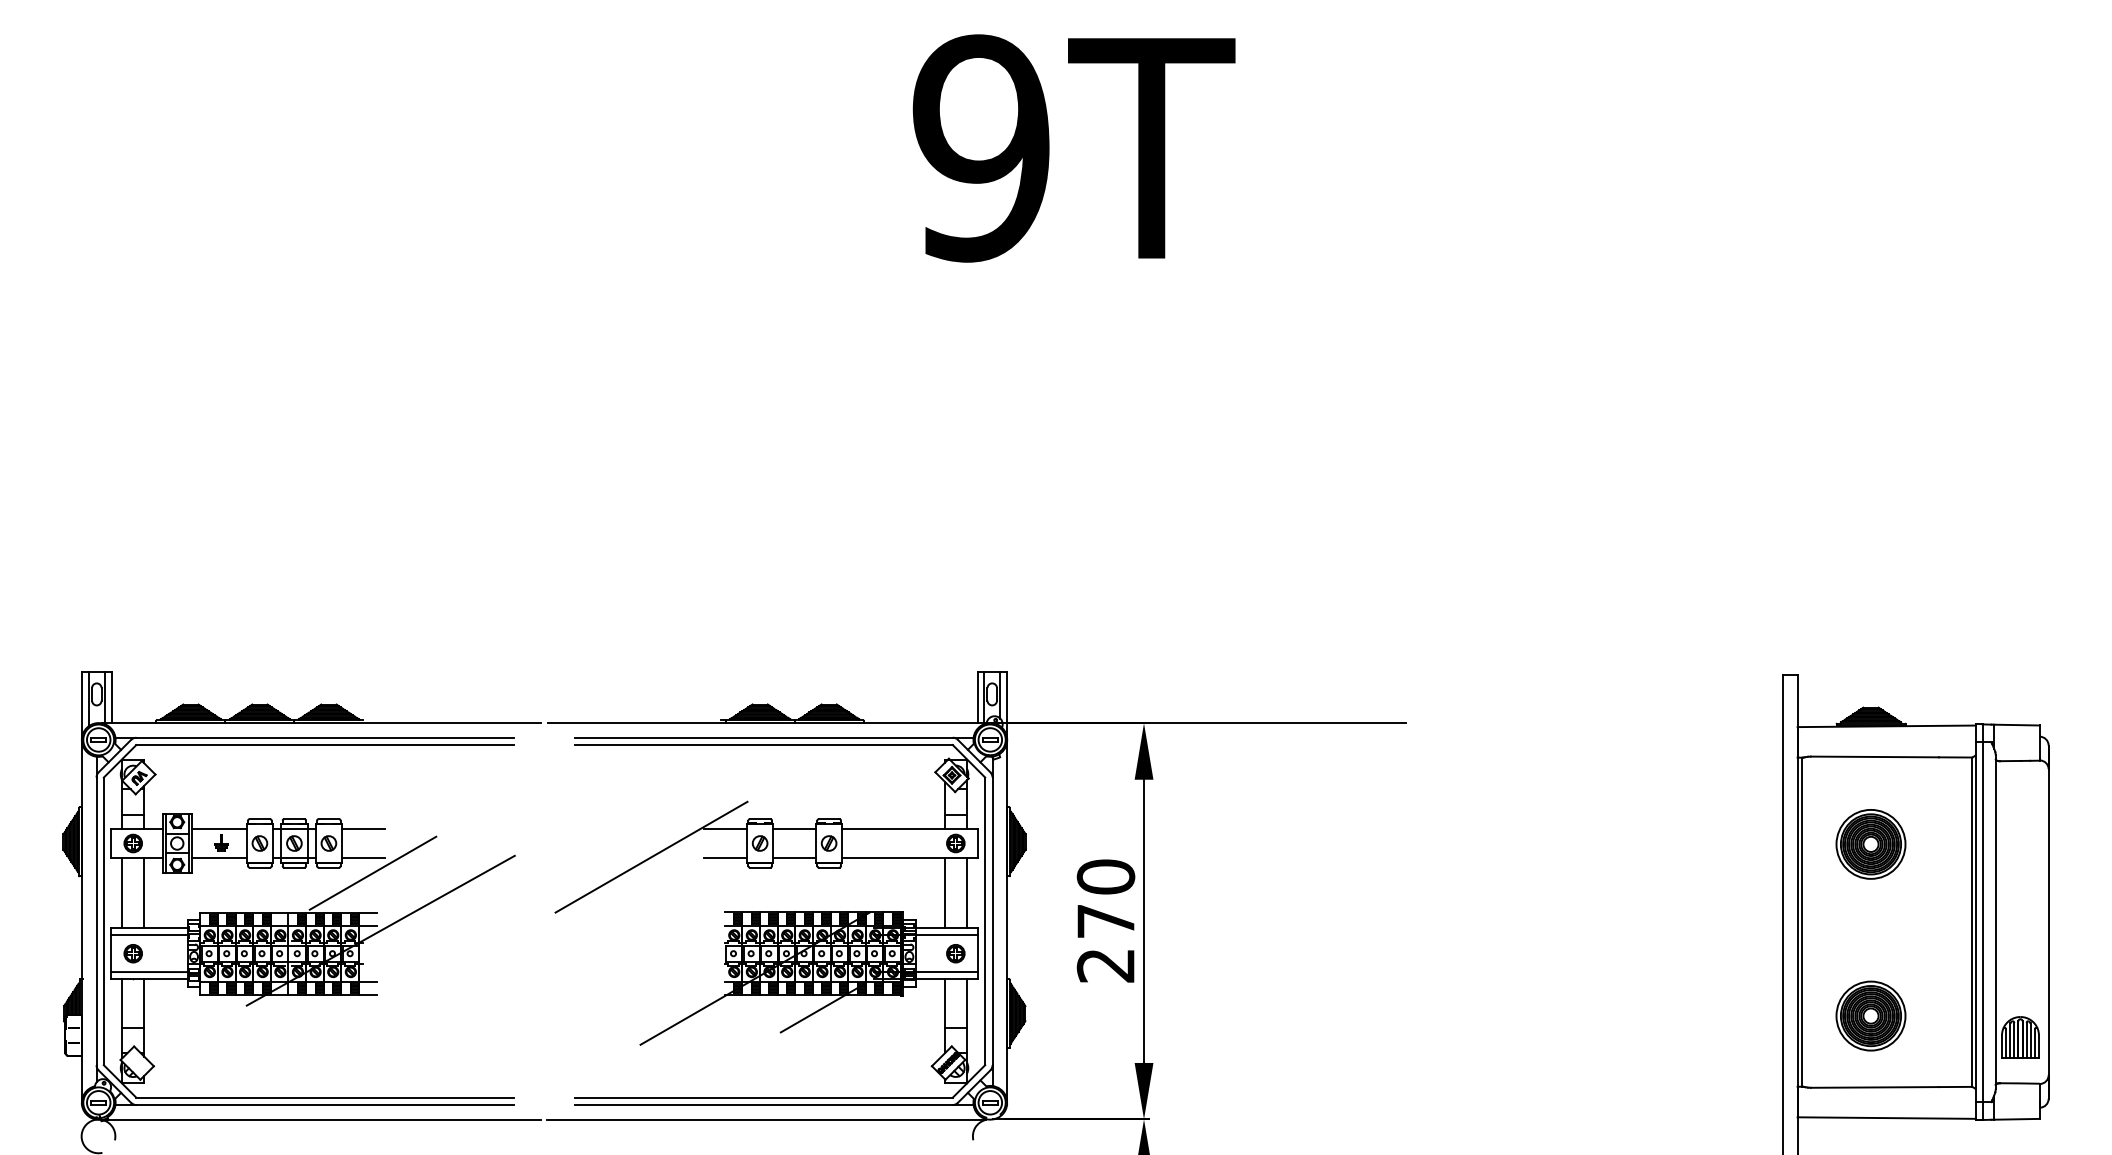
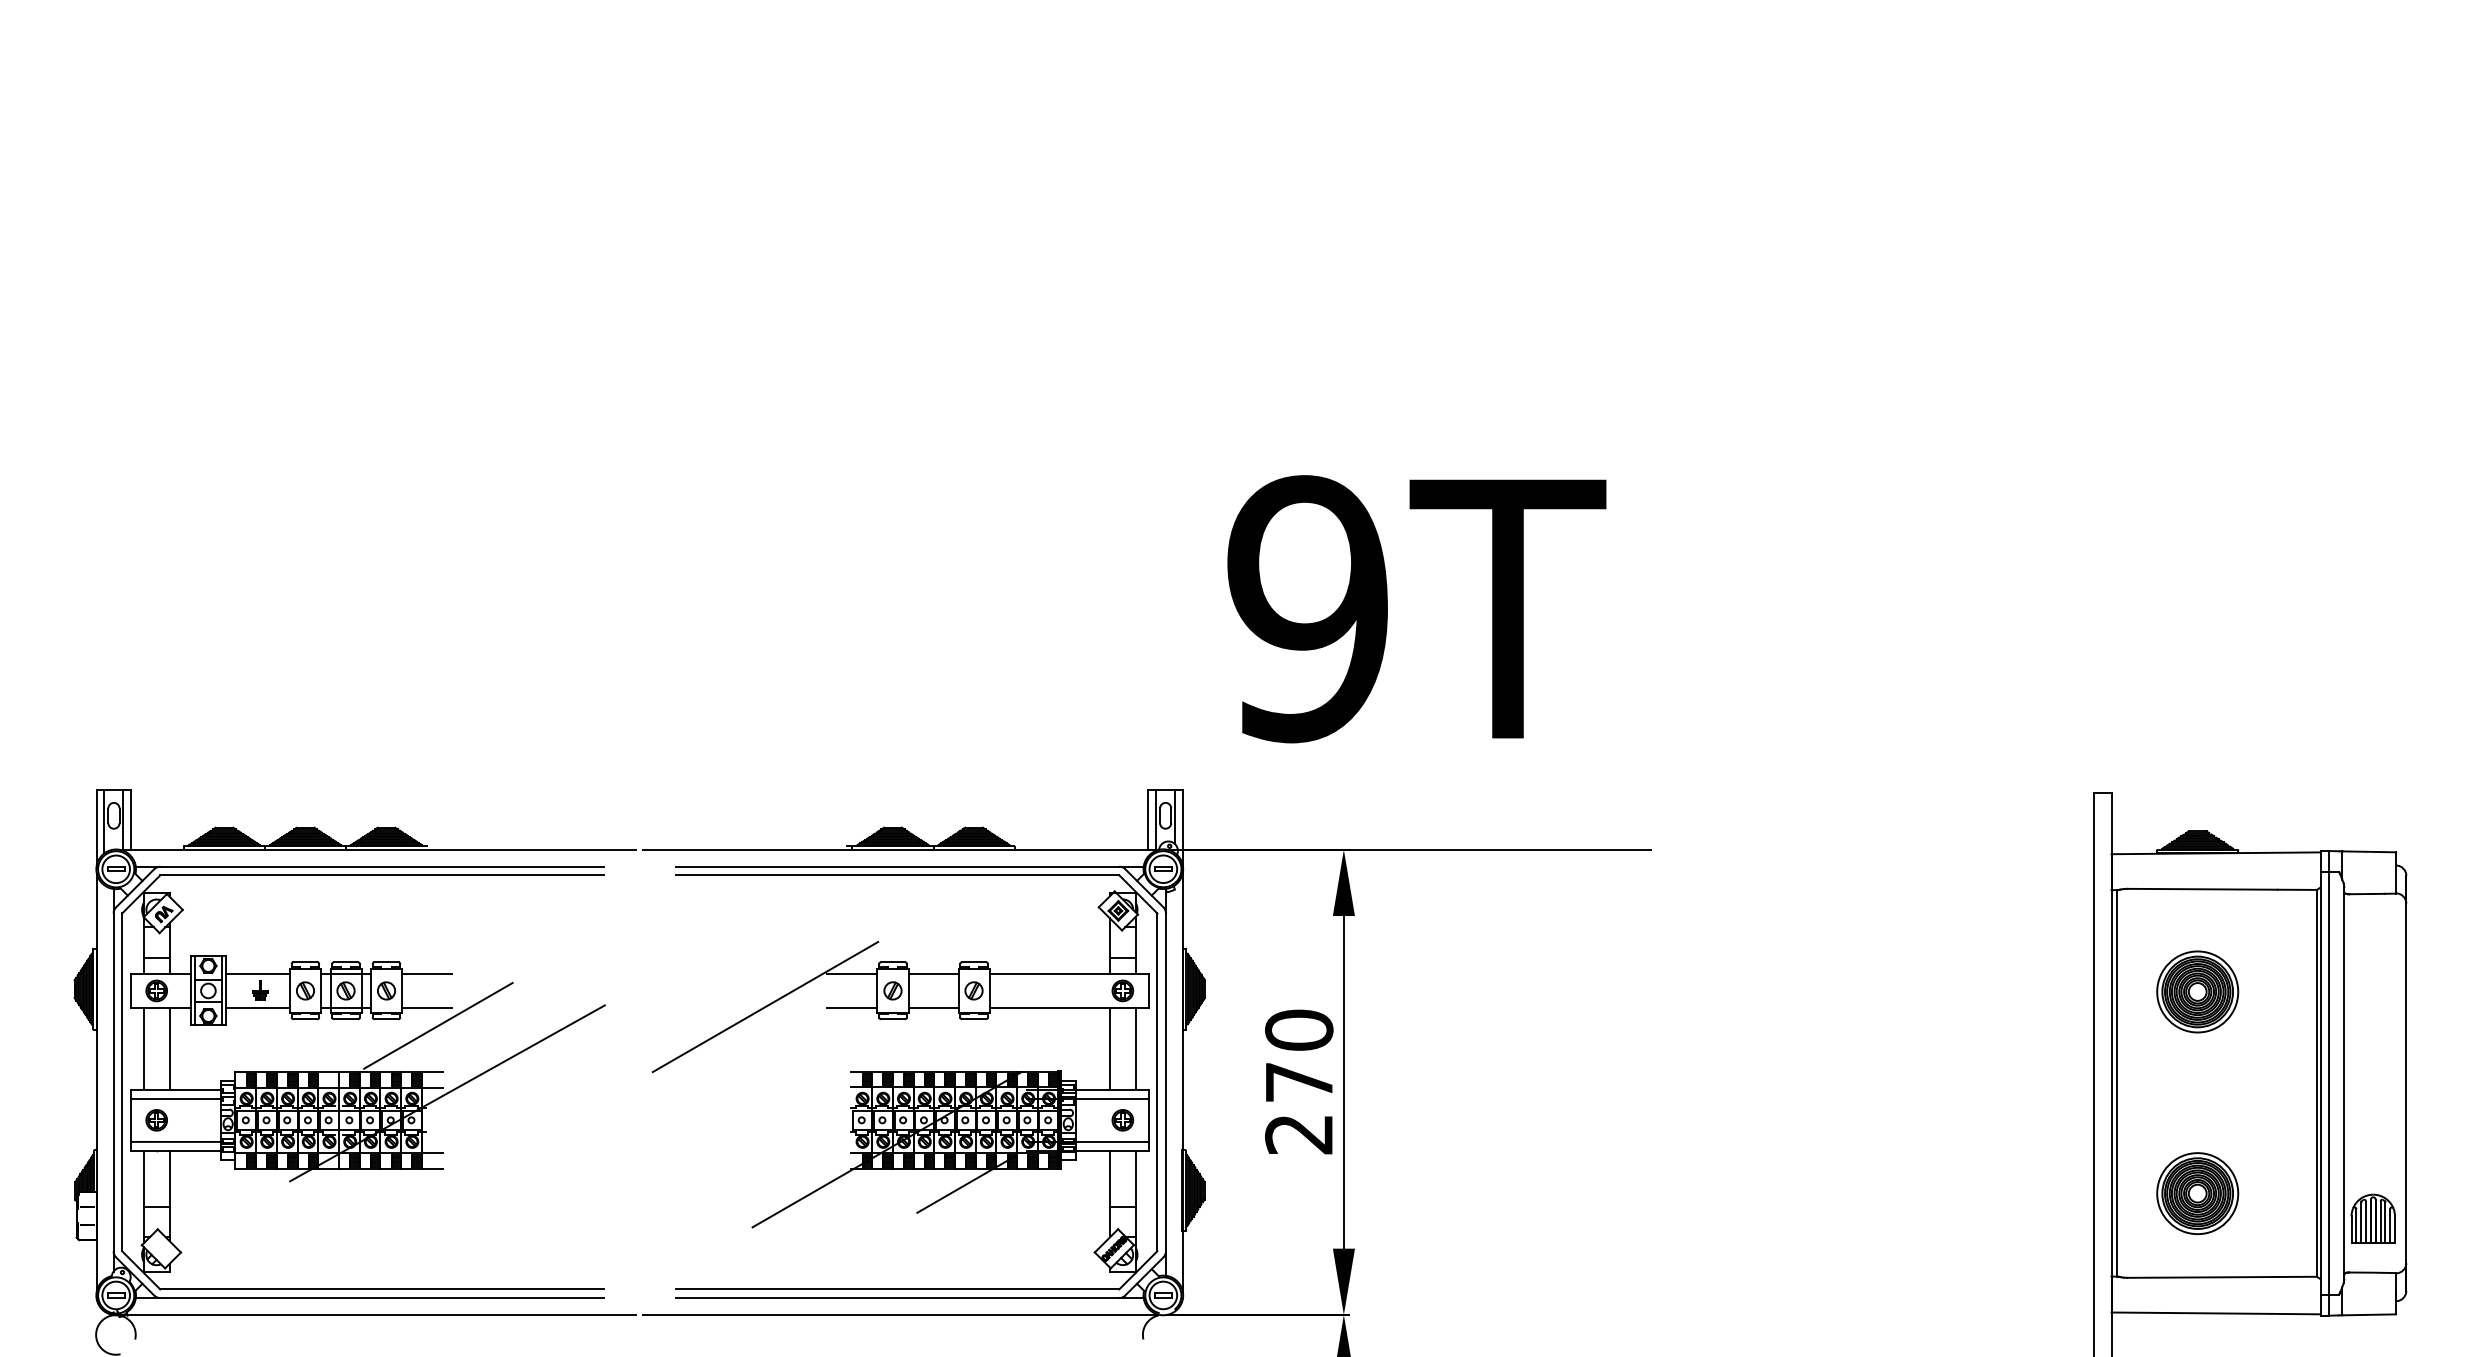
text: (1073, 148) -> (1416, 609), moved

